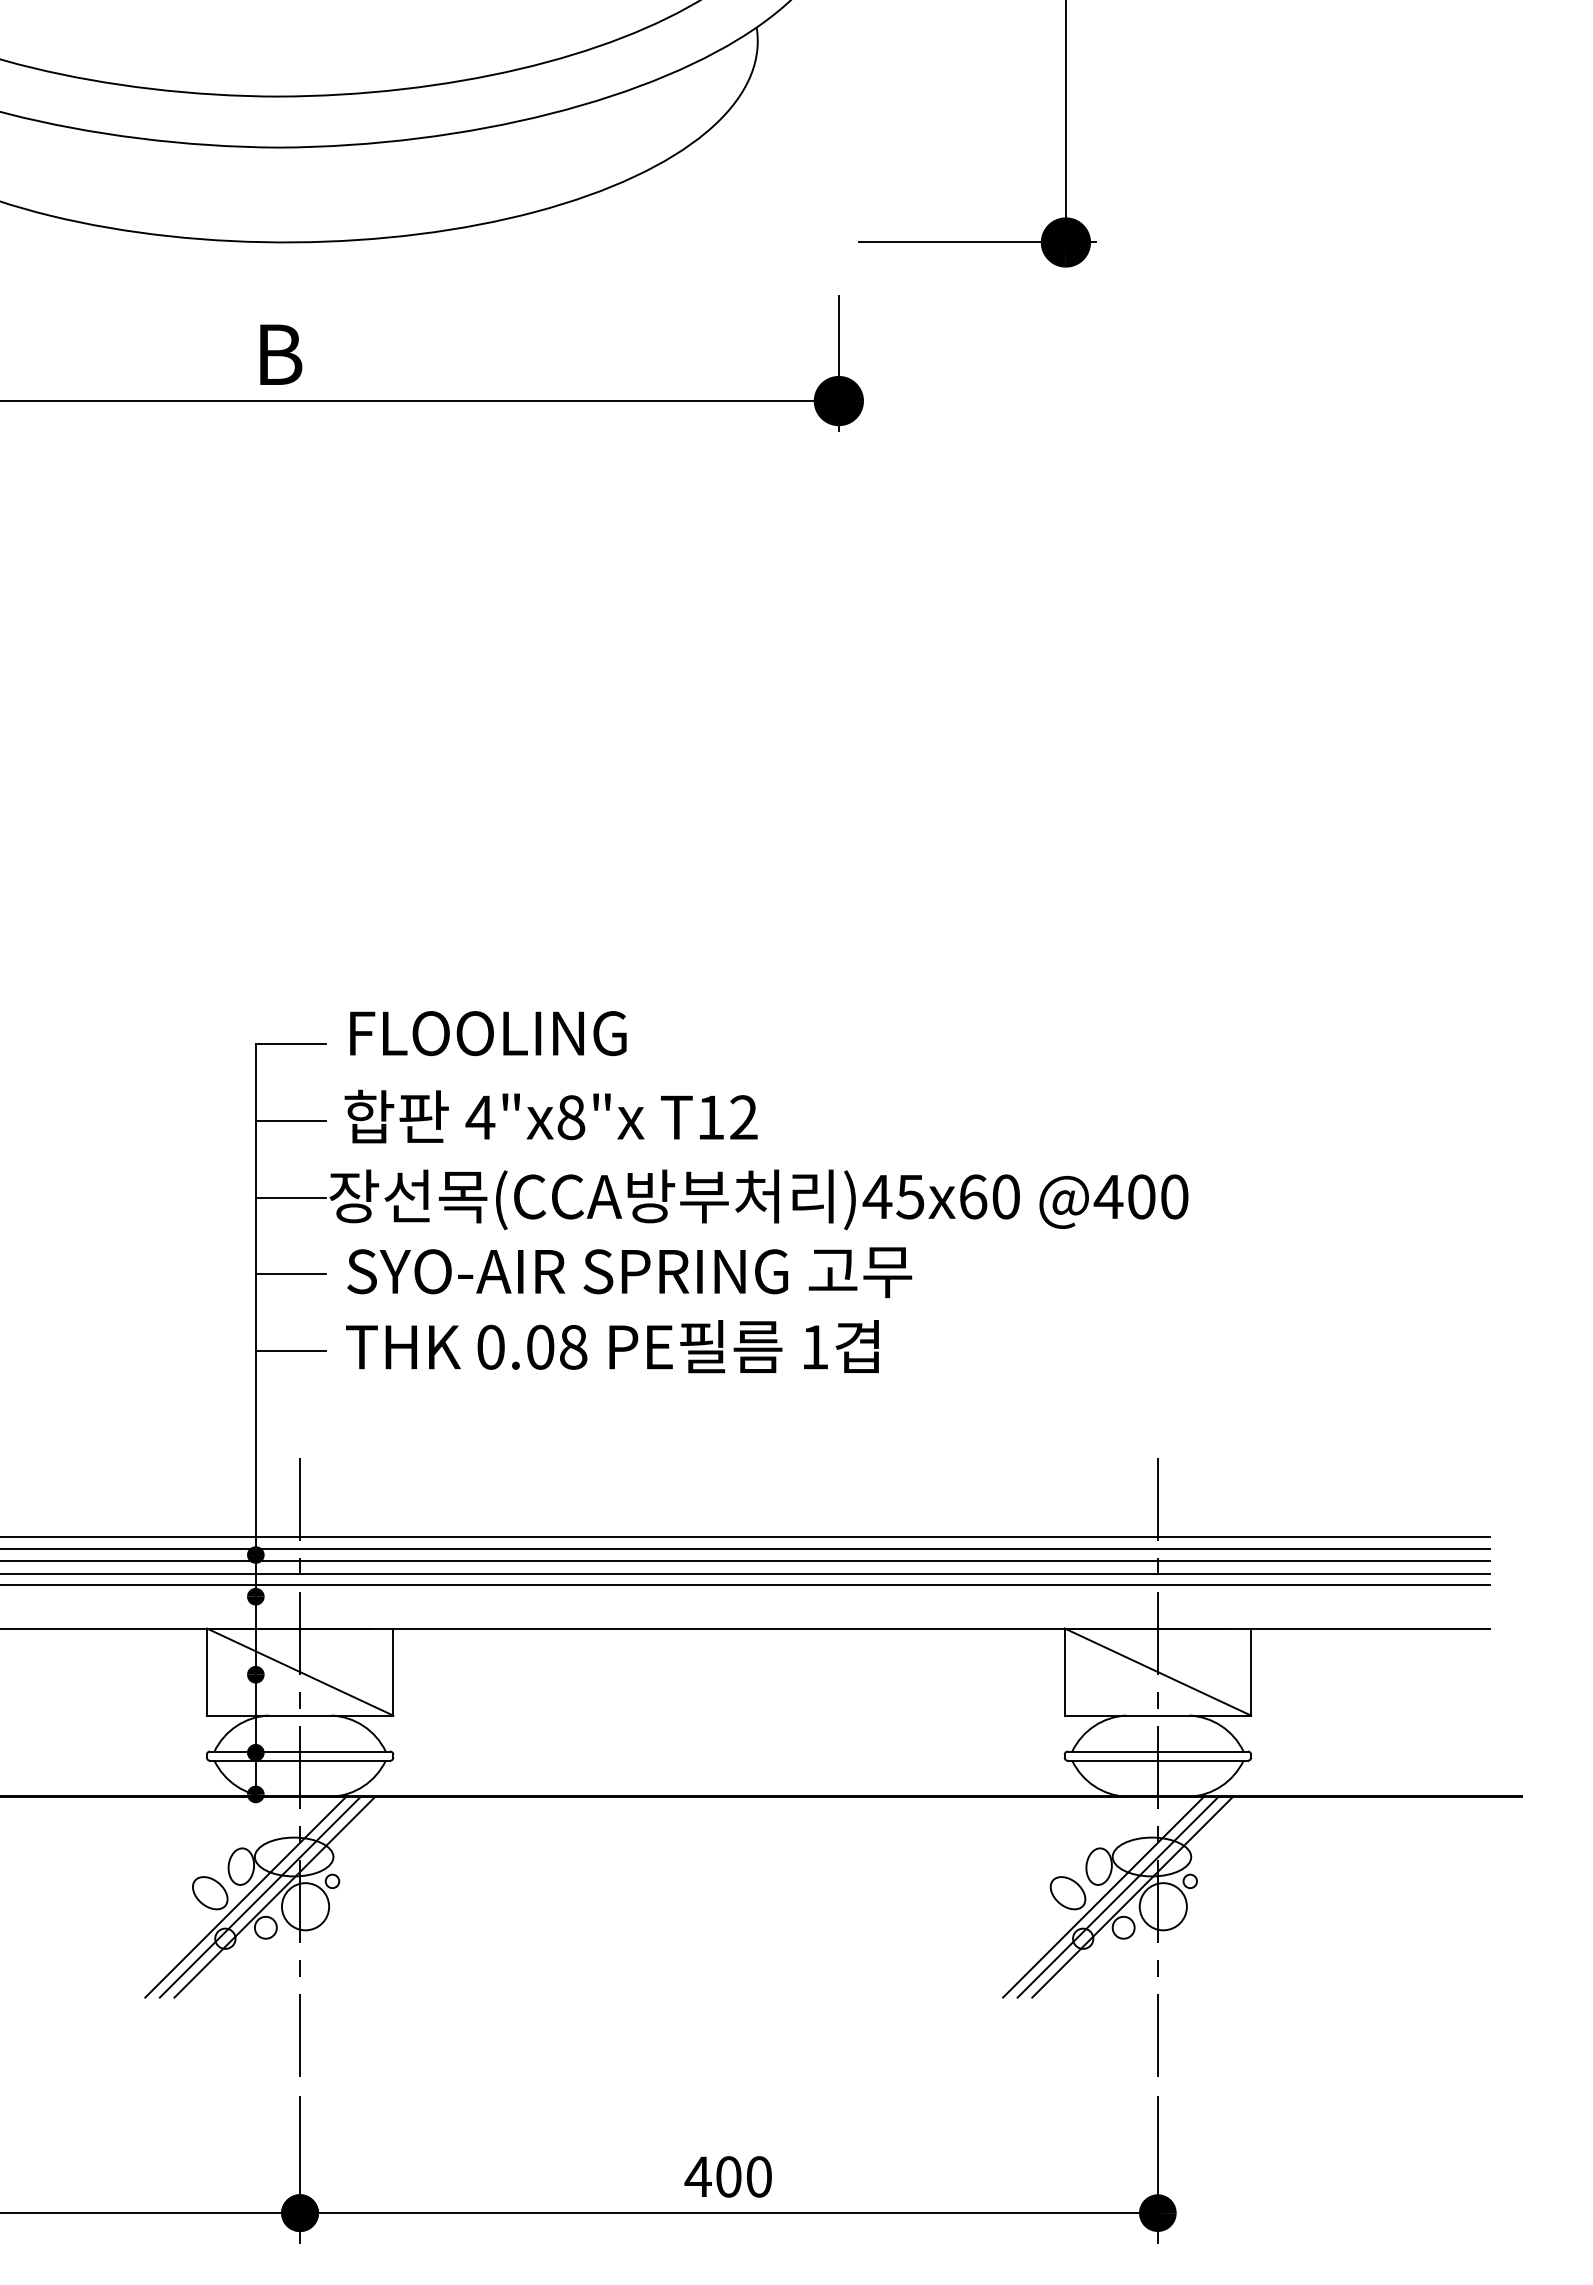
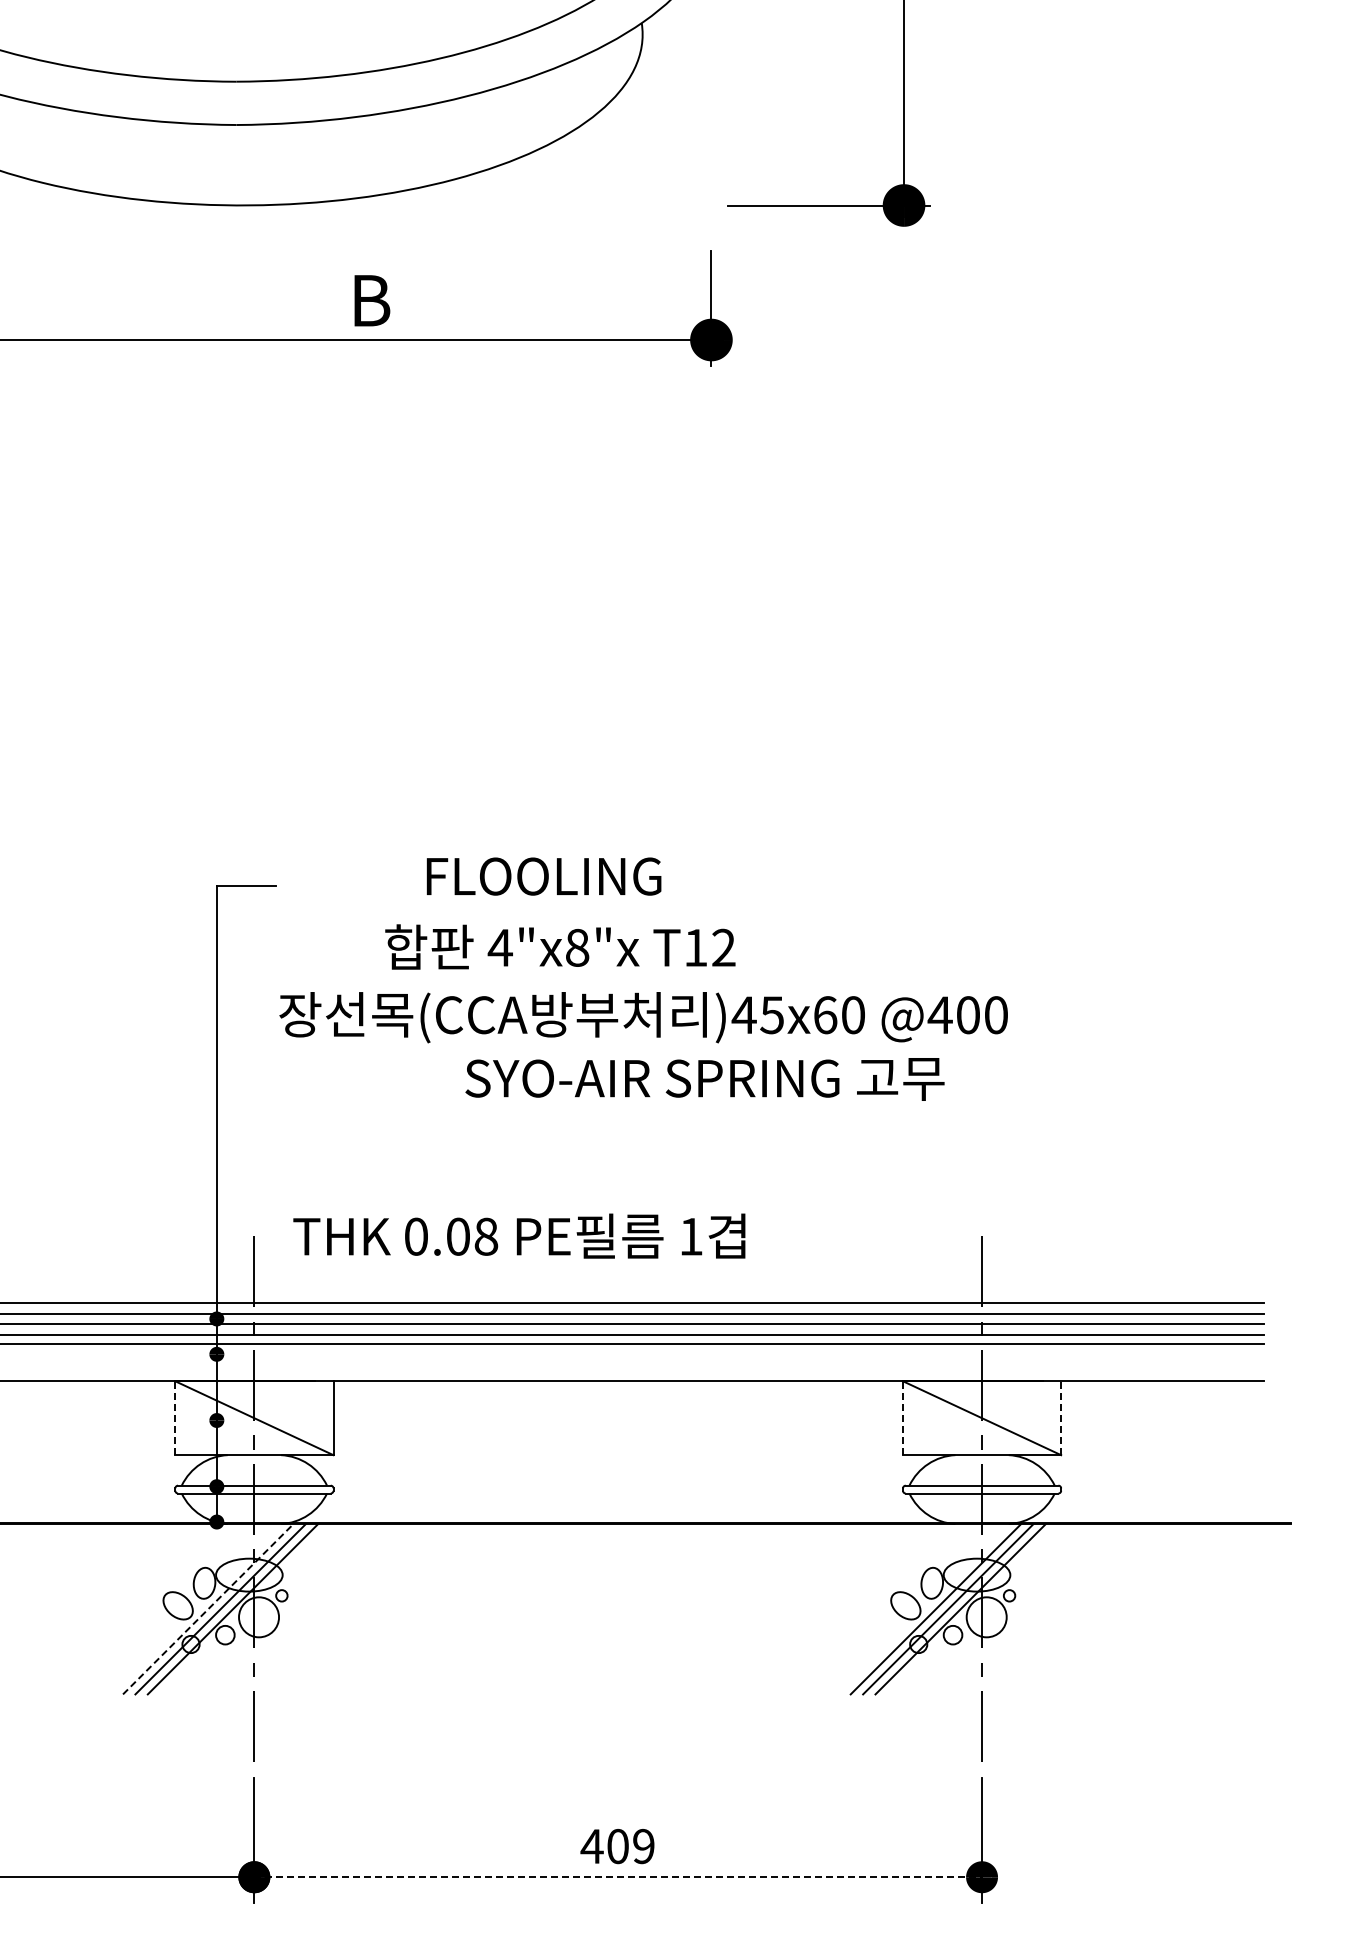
text: (281, 354) -> (372, 300), moved
text: (487, 1033) -> (543, 876), moved
text: (551, 1115) -> (560, 946), moved
line: (290, 1120) -> (246, 950), removed
line: (290, 1197) -> (246, 1015), removed
text: (629, 1272) -> (704, 1079), moved
line: (290, 1273) -> (246, 1080), removed
text: (612, 1345) -> (519, 1235), moved
line: (290, 1350) -> (246, 1145), removed
line: (207, 1672) -> (175, 1418), solid -> dashed
line: (1065, 1672) -> (903, 1418), solid -> dashed
line: (1251, 1672) -> (1061, 1418), solid -> dashed
line: (246, 1896) -> (208, 1608), solid -> dashed
text: (758, 2176) -> (643, 1846), 400 -> 409
line: (729, 2213) -> (618, 1877), solid -> dashed

